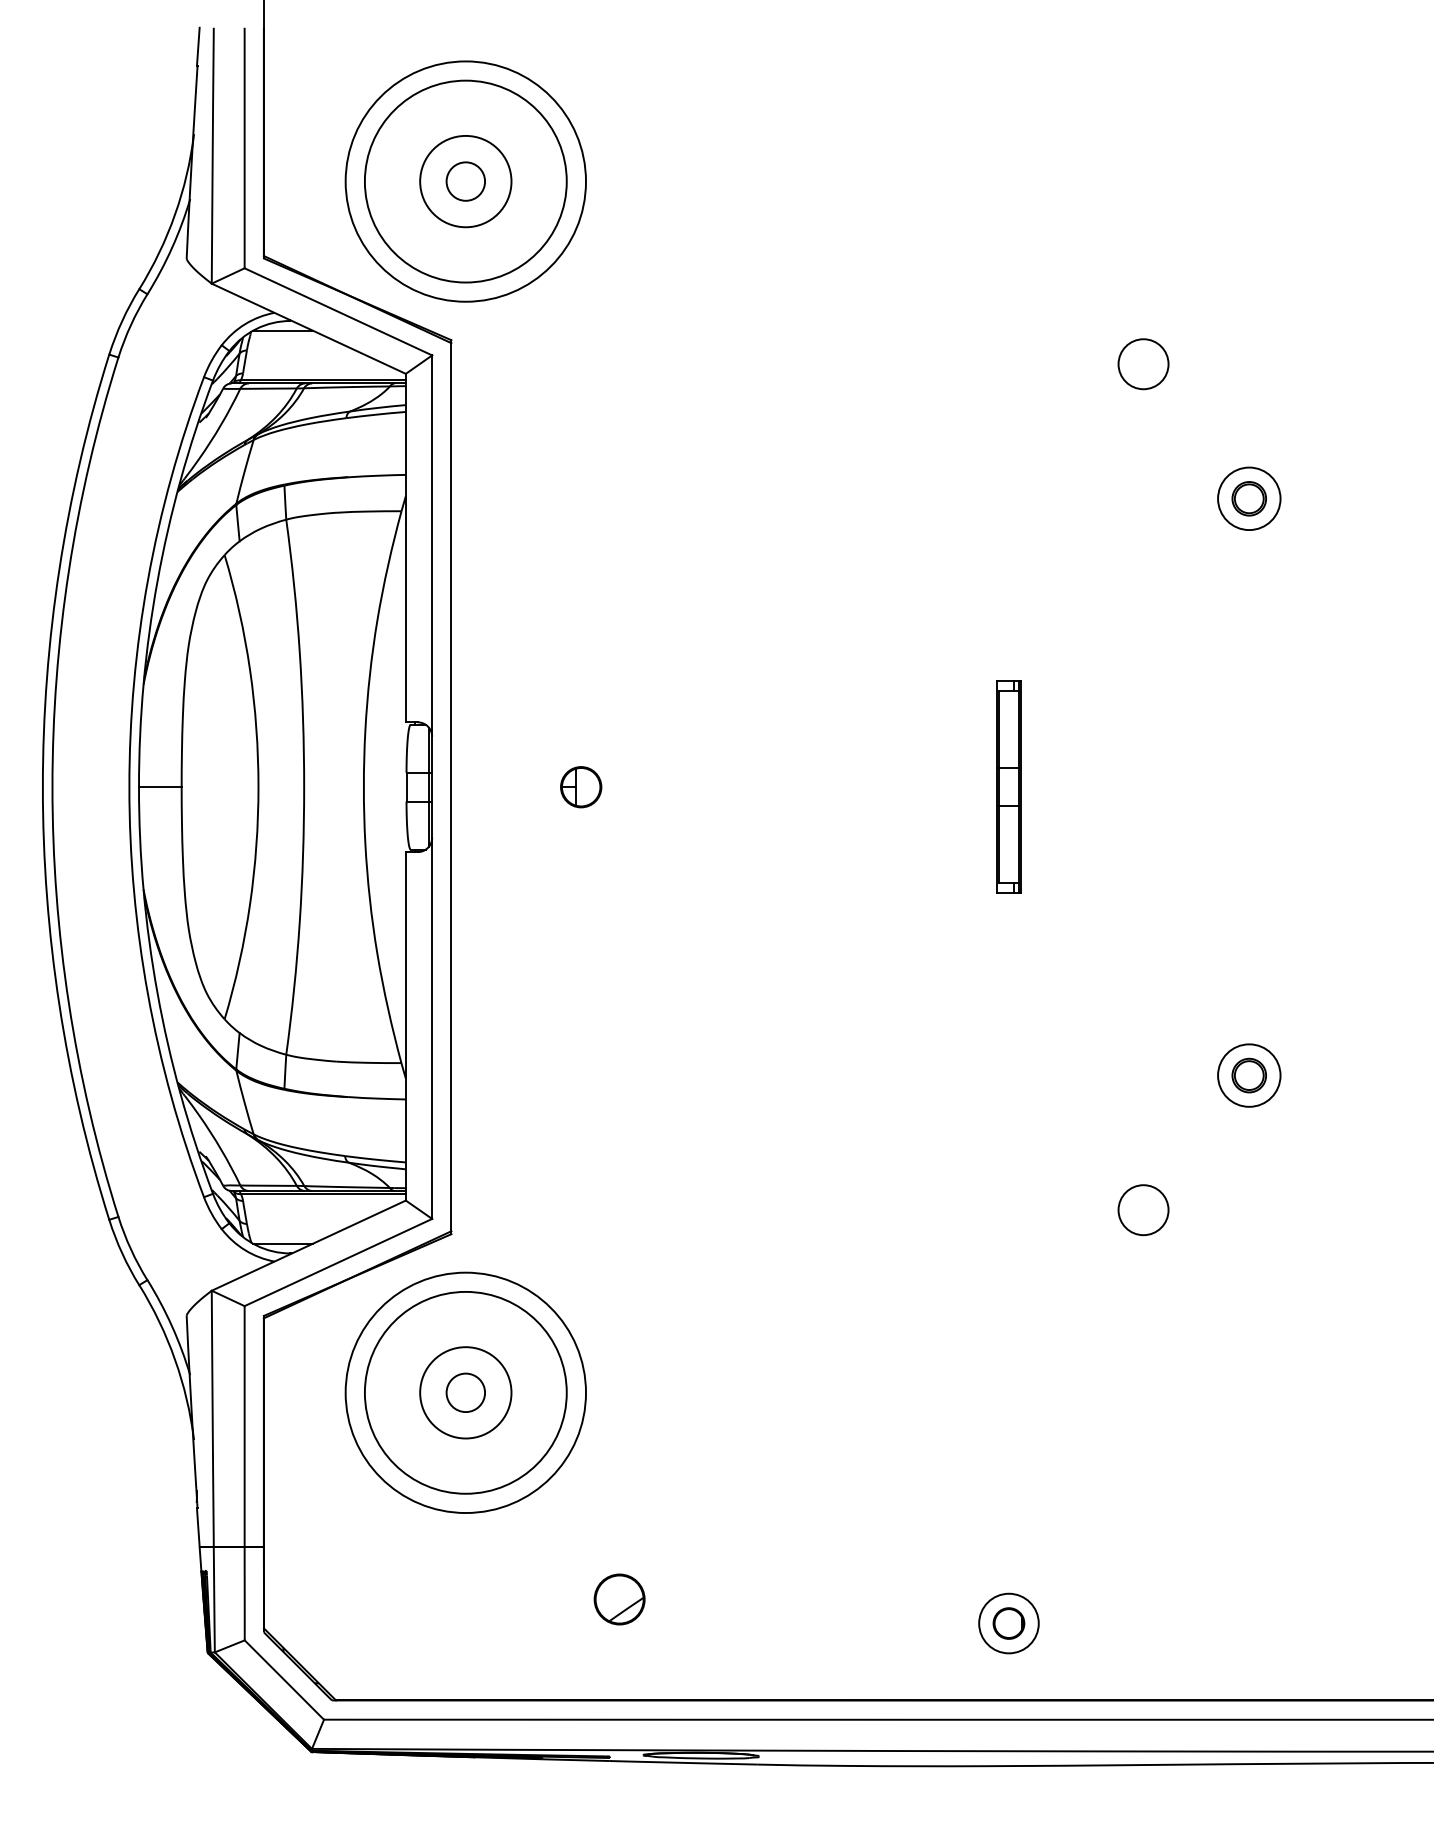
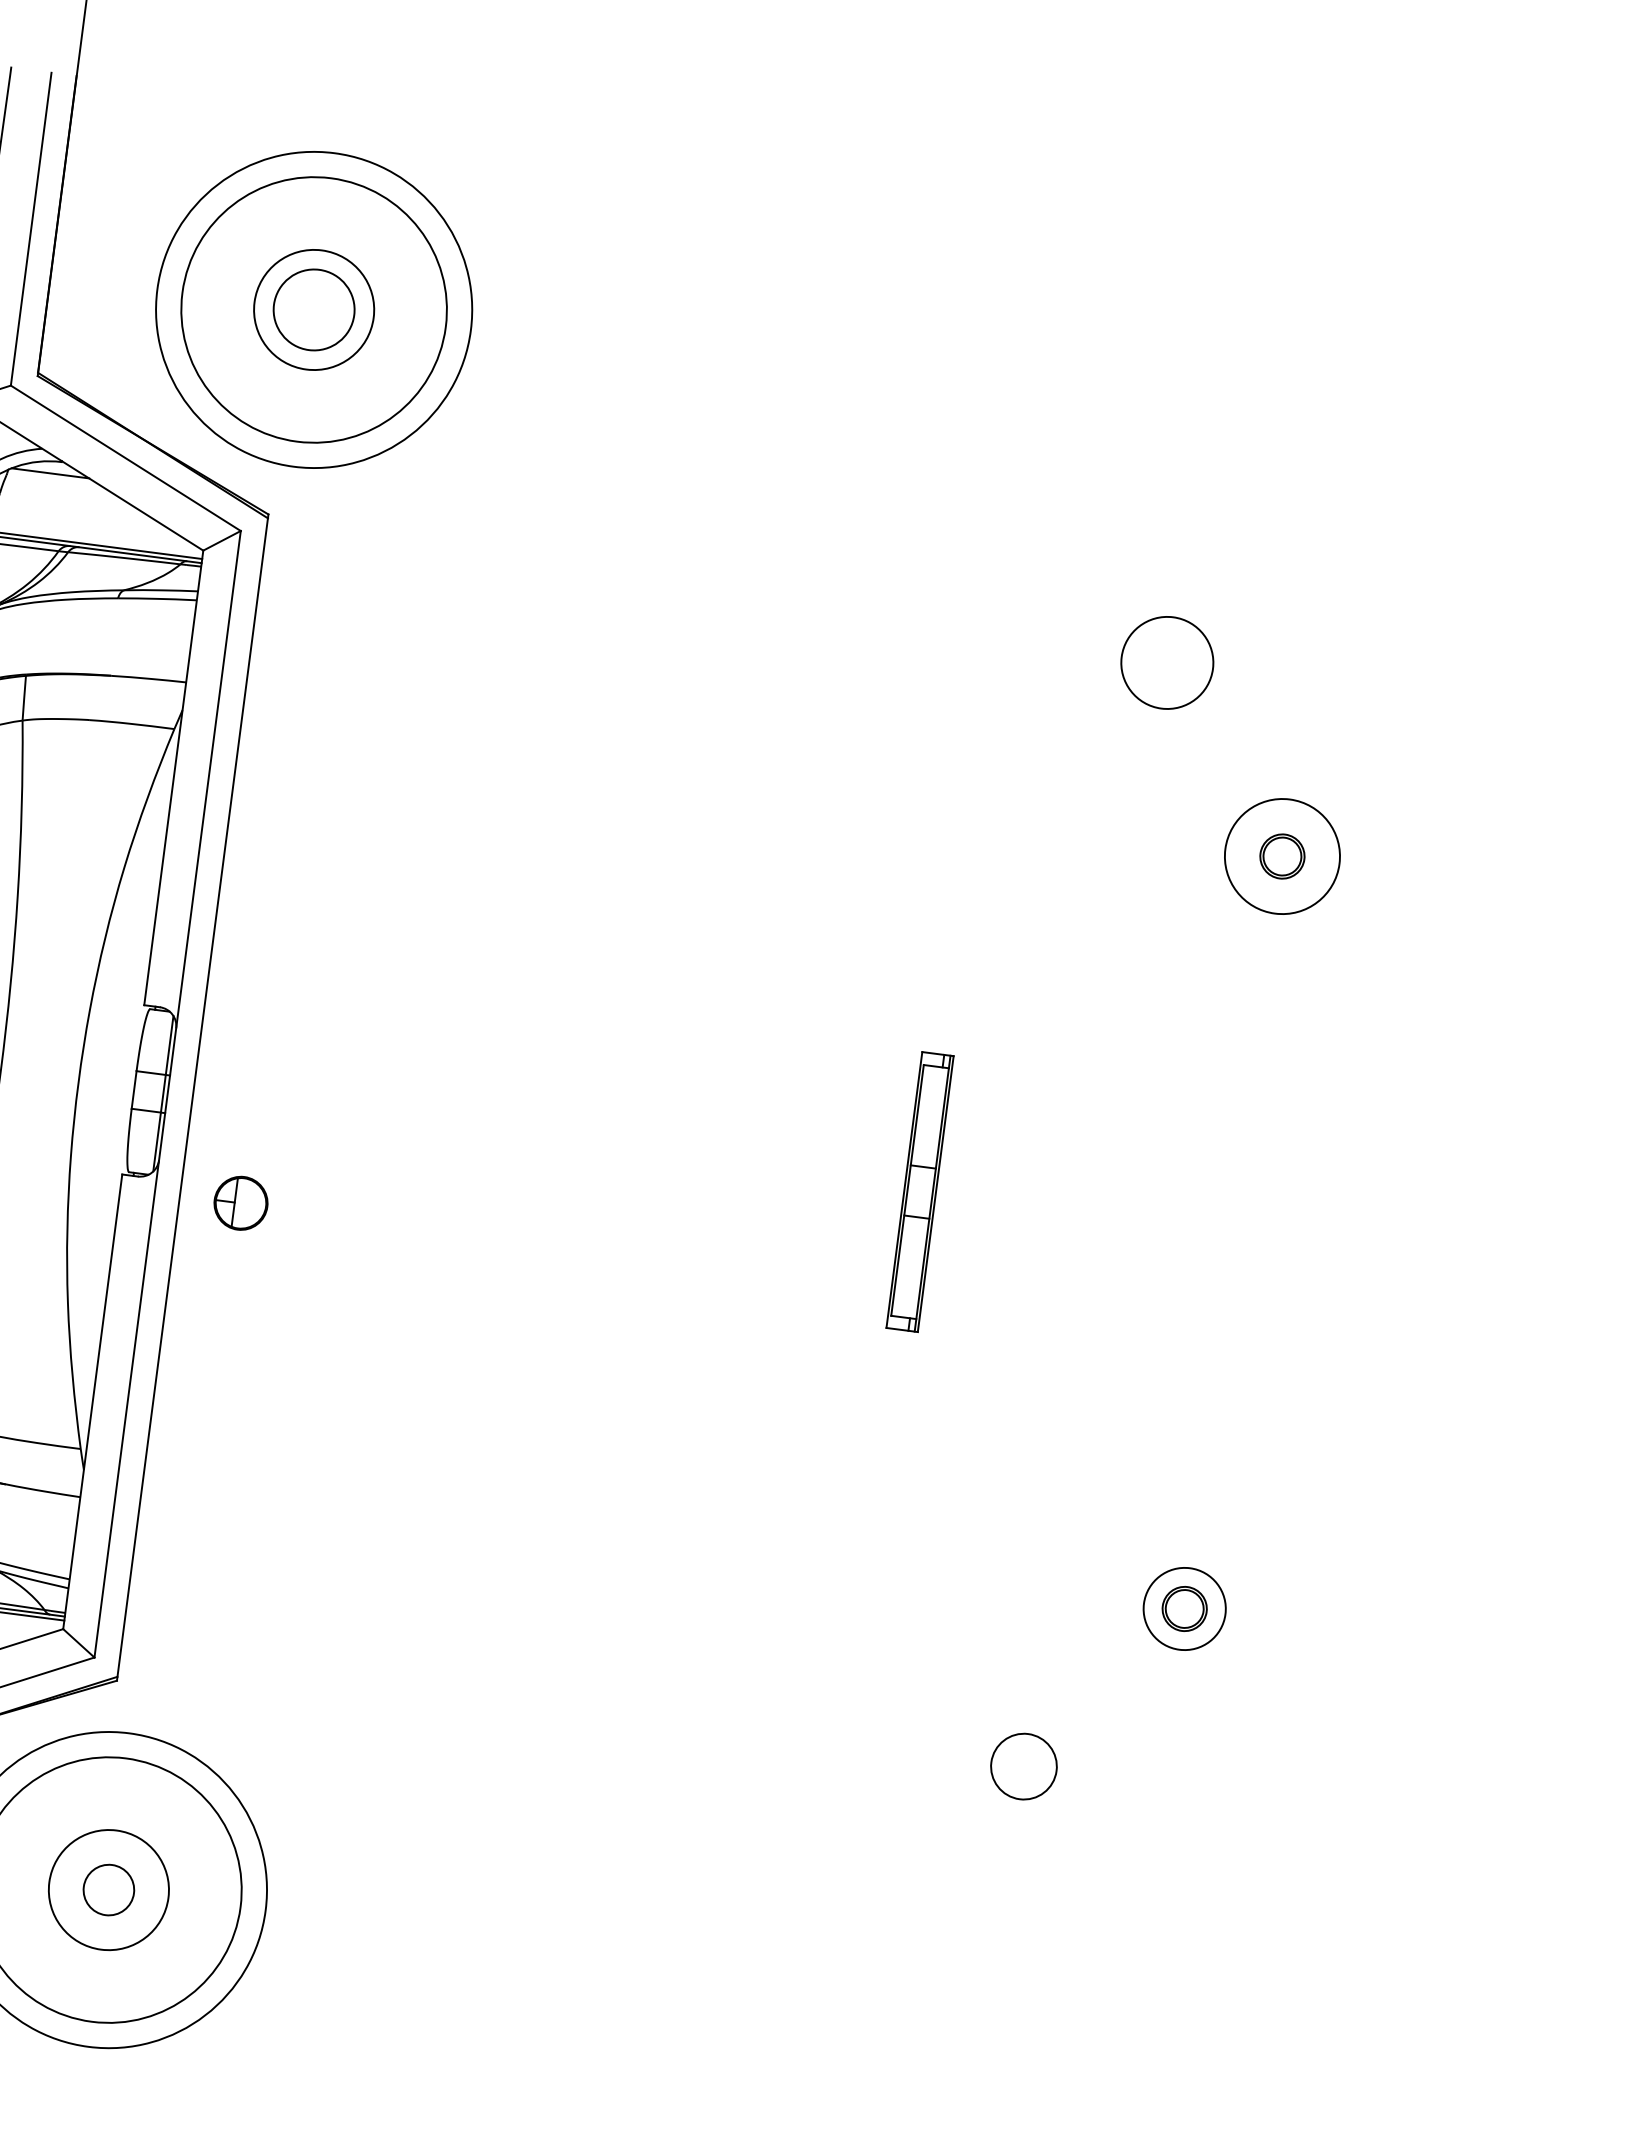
circle: (465, 181) -> (313, 309), size x1.6
circle: (1143, 364) -> (1167, 663), size x1.4
circle: (1249, 498) -> (1282, 856), size x1.4
part: (581, 787) -> (241, 1203), moved

